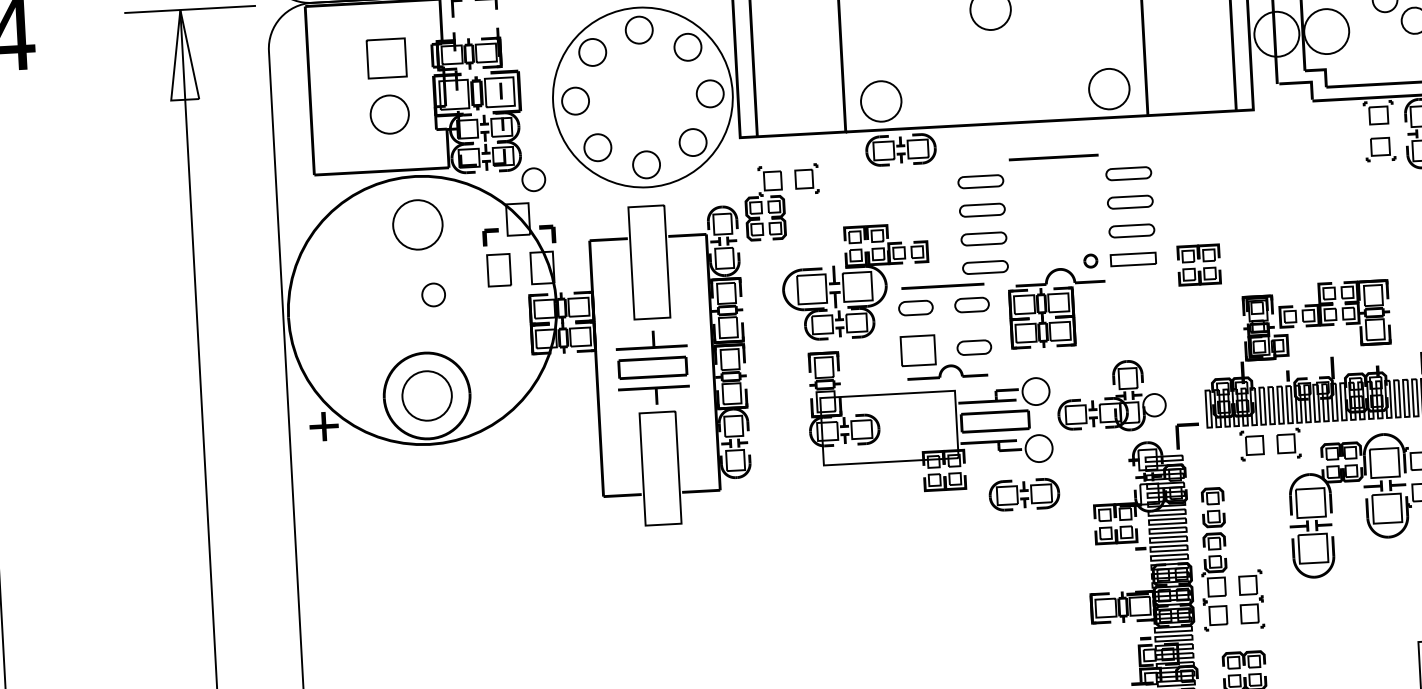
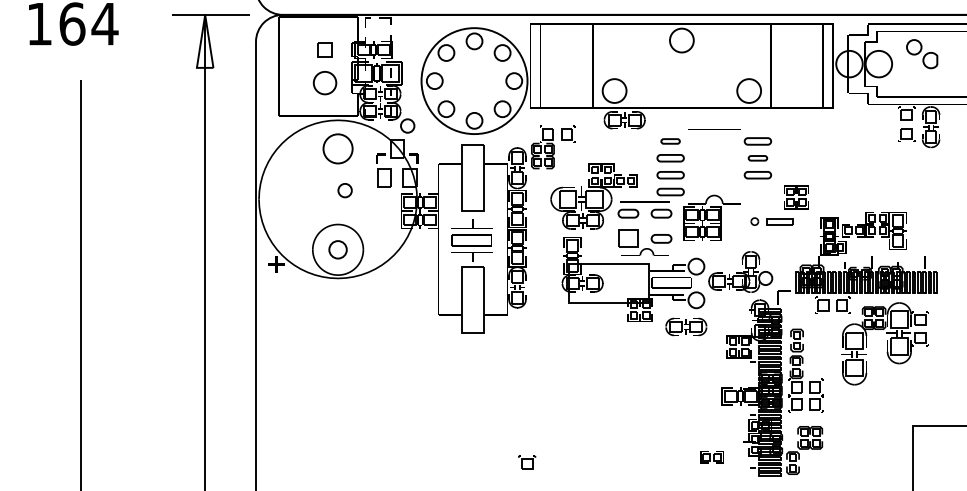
part: (385, 57) -> (324, 49), size x0.6
part: (980, 181) -> (670, 141), size x0.7
part: (1129, 202) -> (757, 158), size x0.7
part: (1119, 259) -> (771, 221), moved
circle: (426, 395) -> (337, 249), size x0.6

